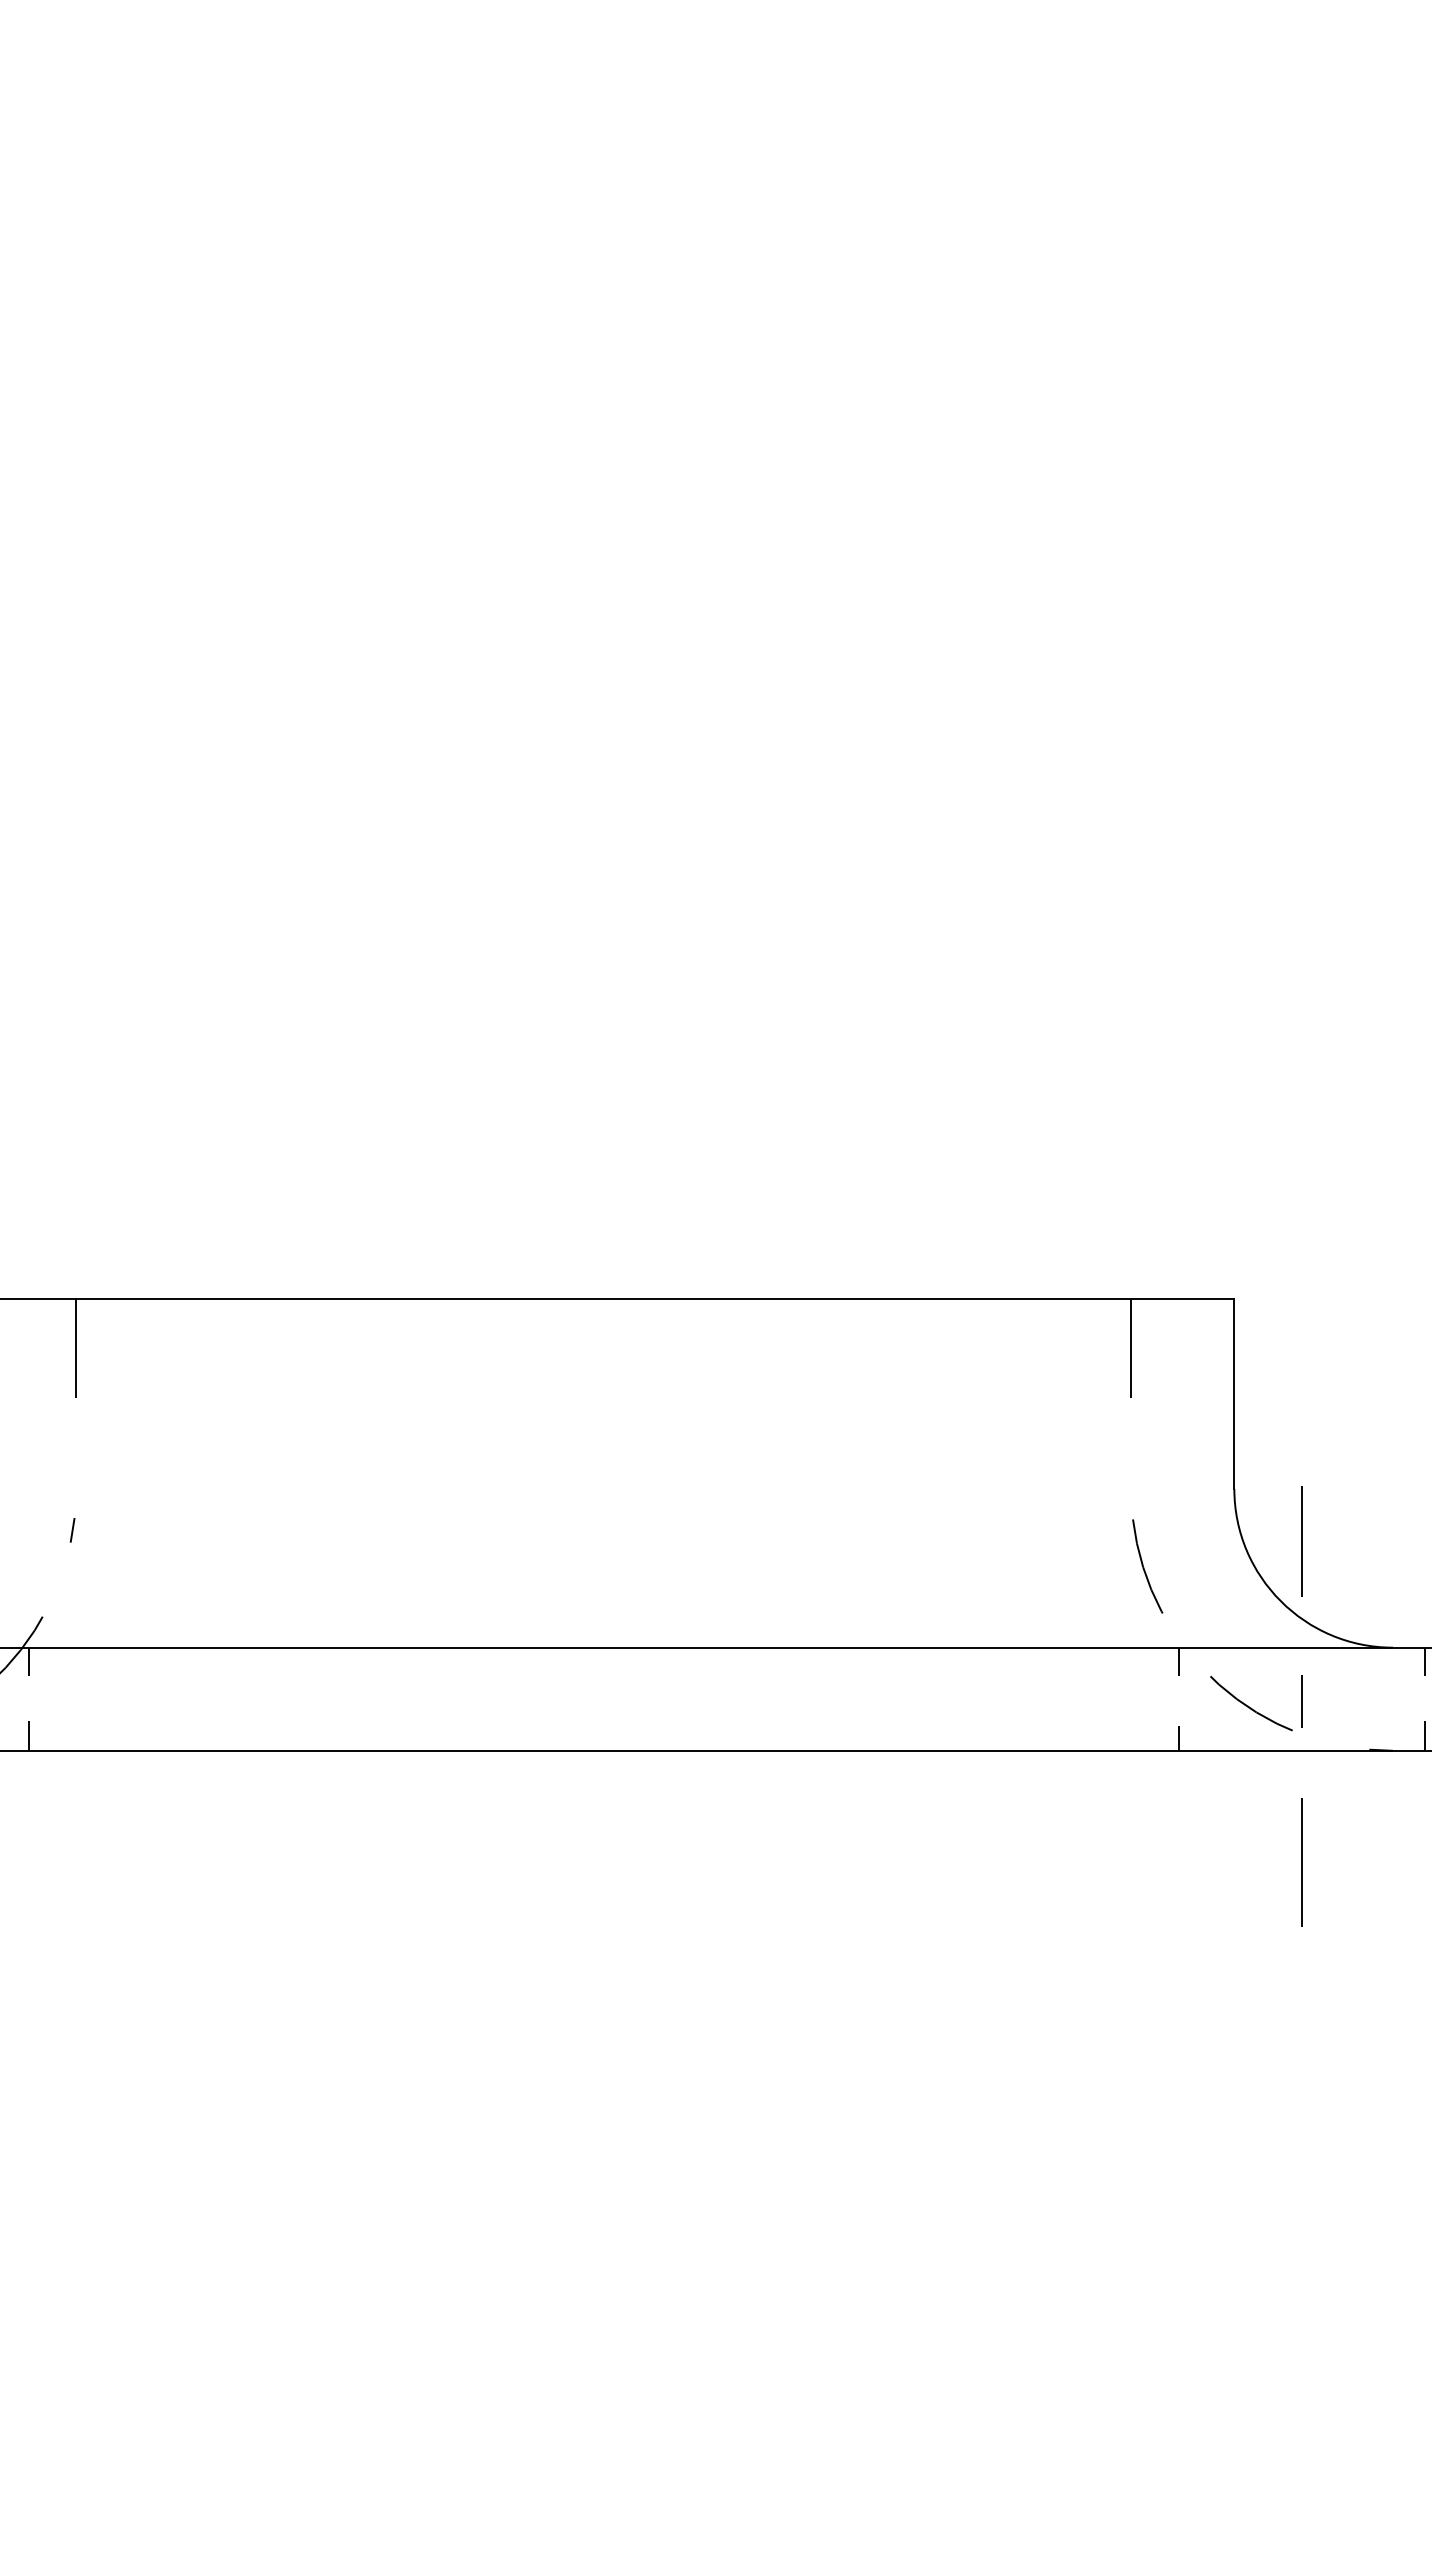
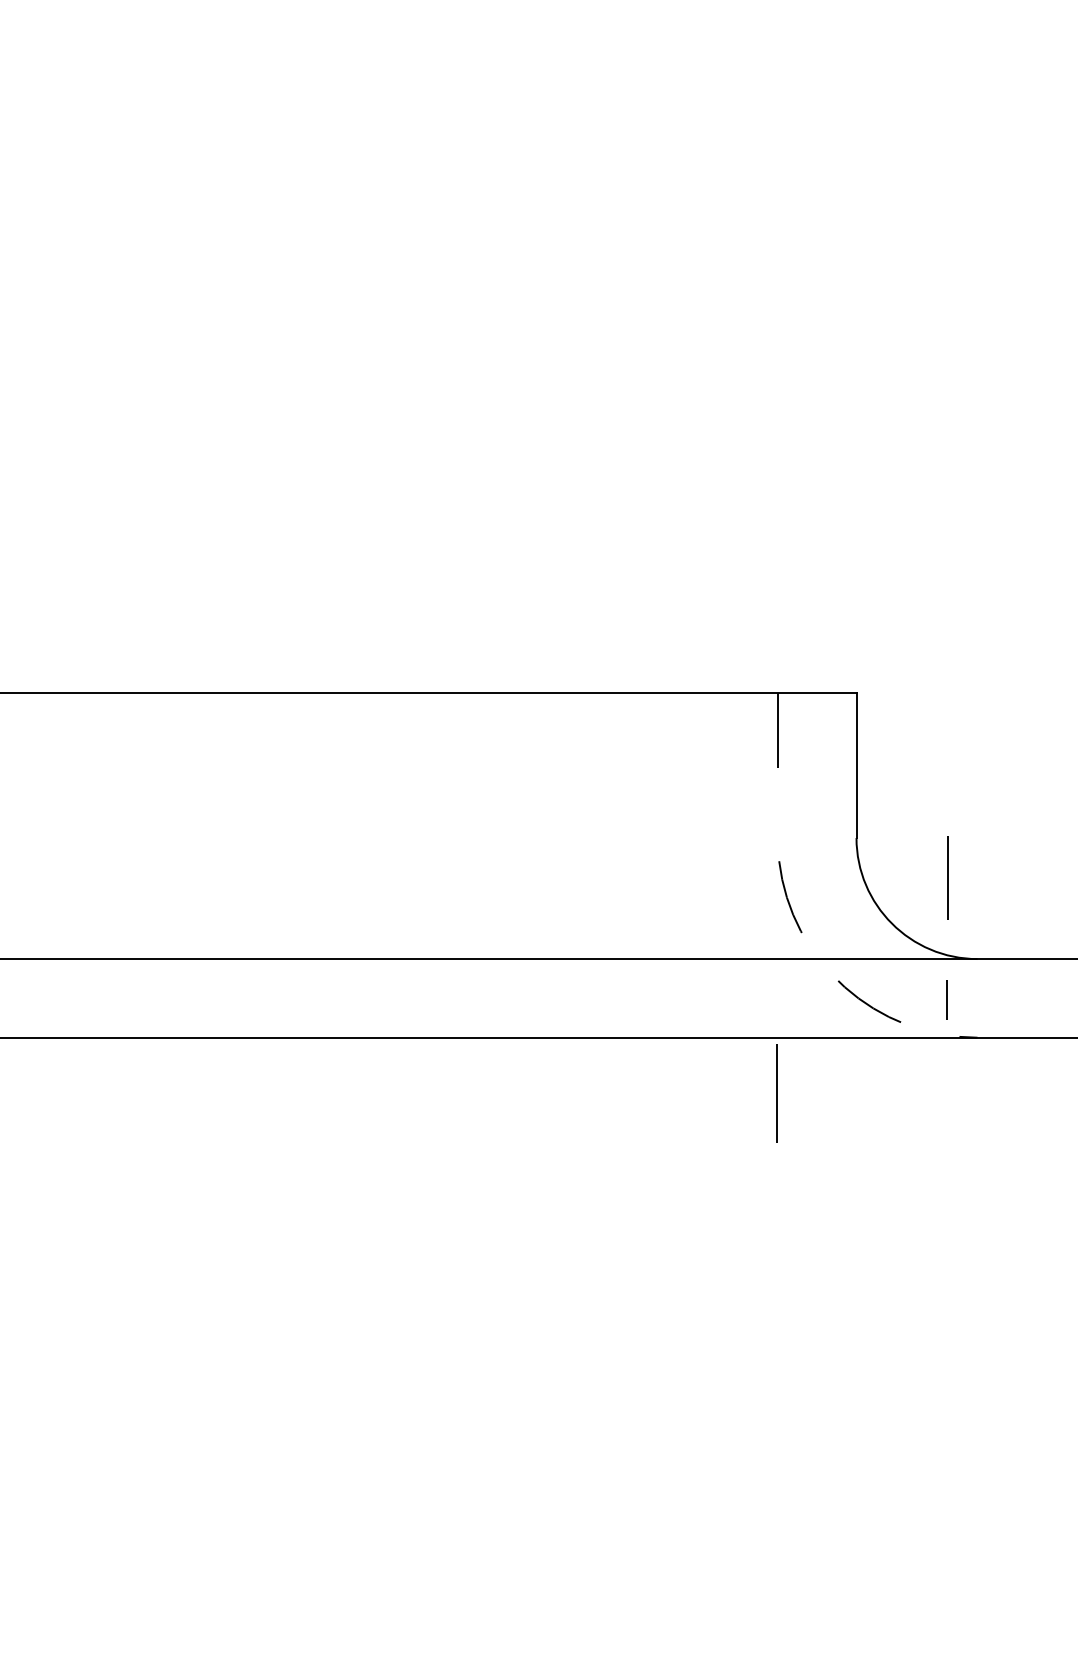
line: (1301, 1541) -> (948, 878), moved
line: (1178, 1661) -> (813, 969), removed
line: (1424, 1661) -> (1001, 969), removed
line: (1301, 1701) -> (946, 1000), moved
line: (1424, 1735) -> (1001, 1026), removed
line: (1178, 1737) -> (813, 1027), removed
line: (1301, 1862) -> (776, 1093), moved

